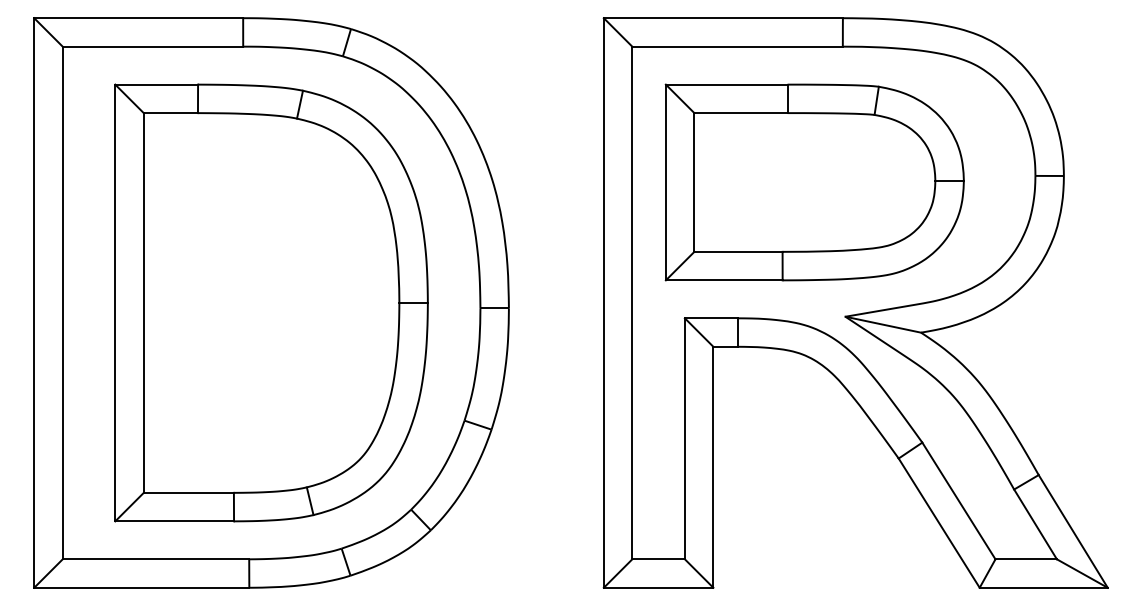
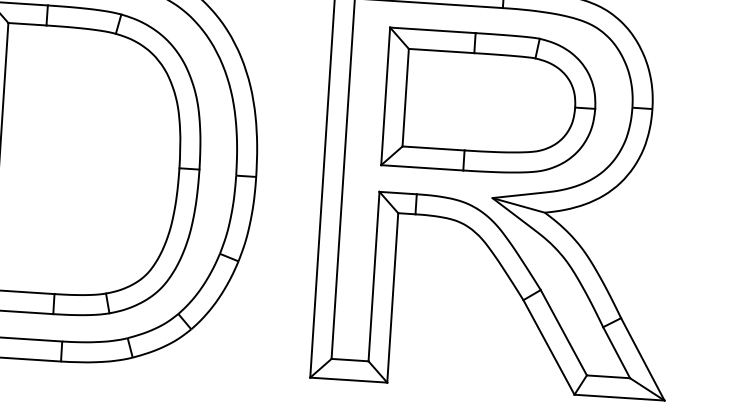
part: (814, 182) -> (490, 103), moved

